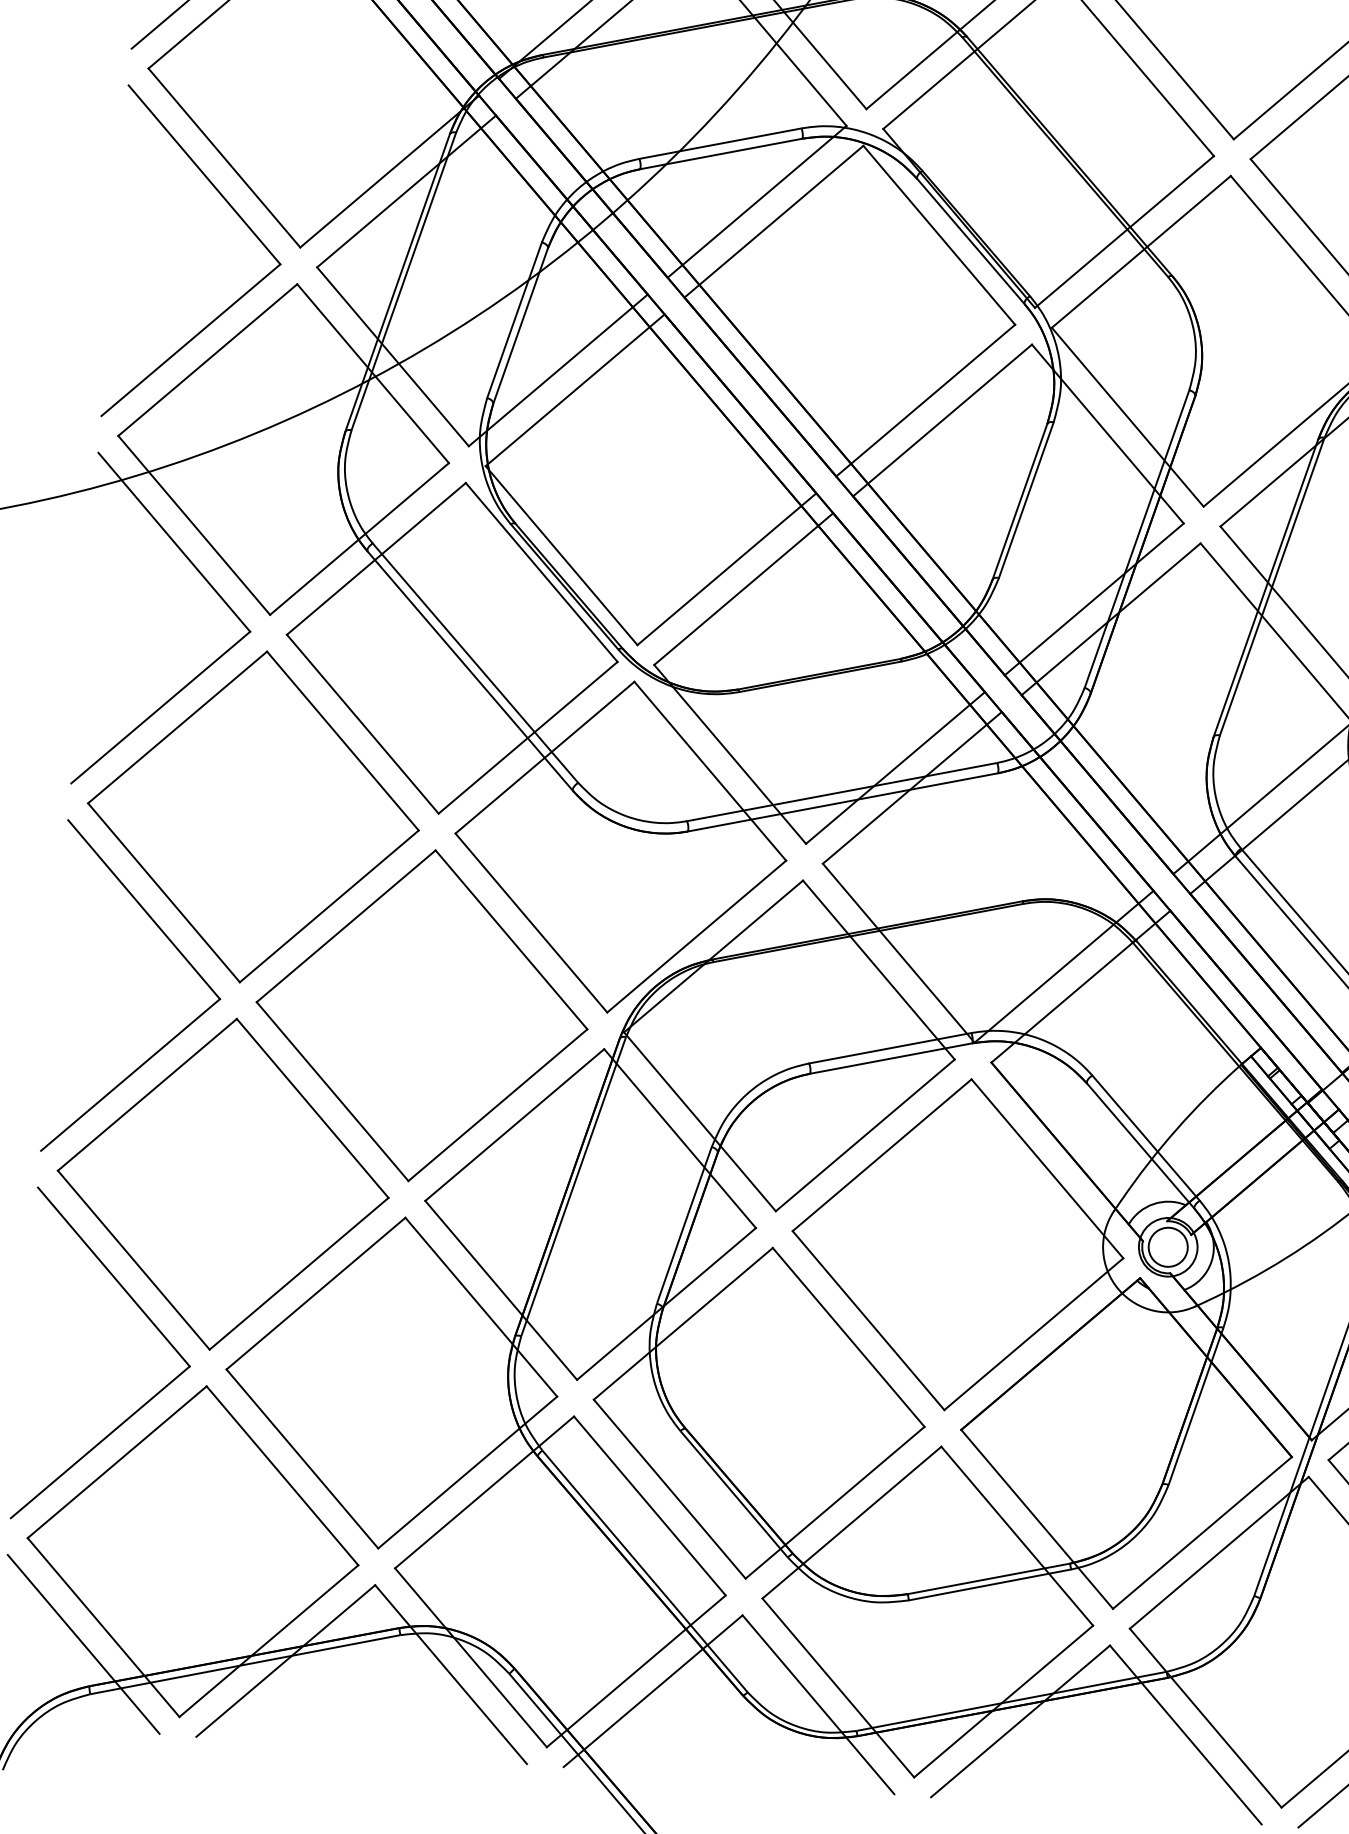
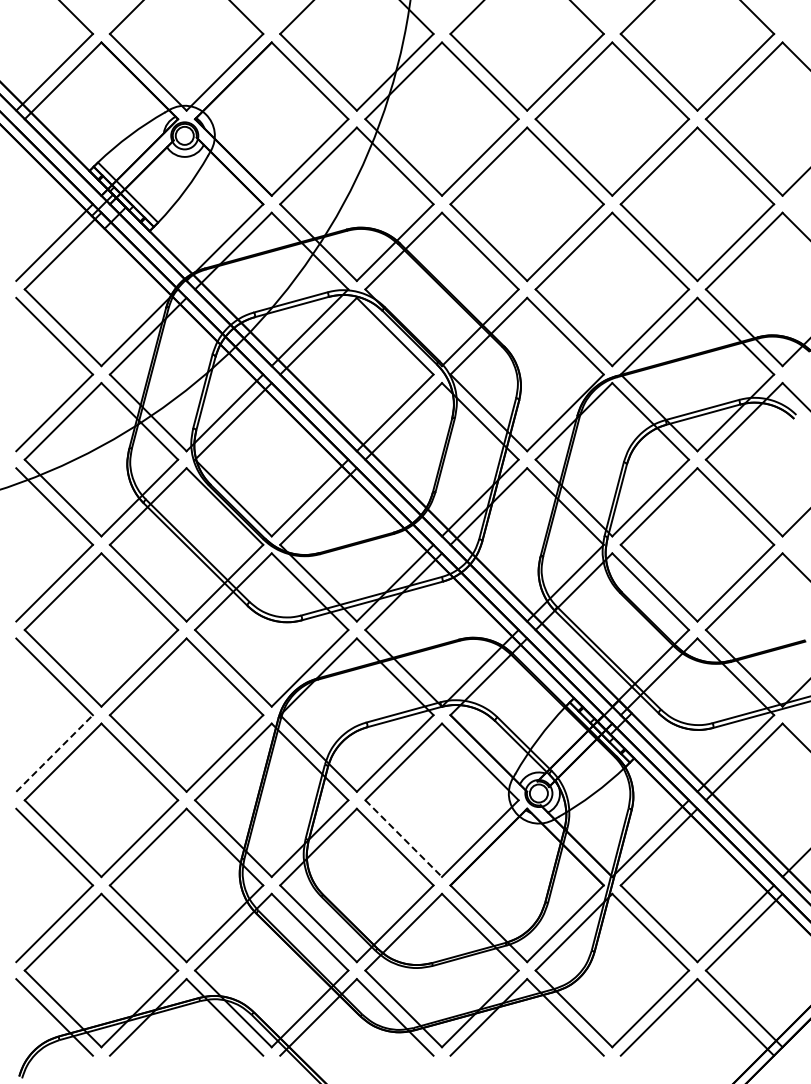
line: (130, 1075) -> (54, 753), solid -> dashed
line: (870, 1320) -> (404, 838), solid -> dashed

